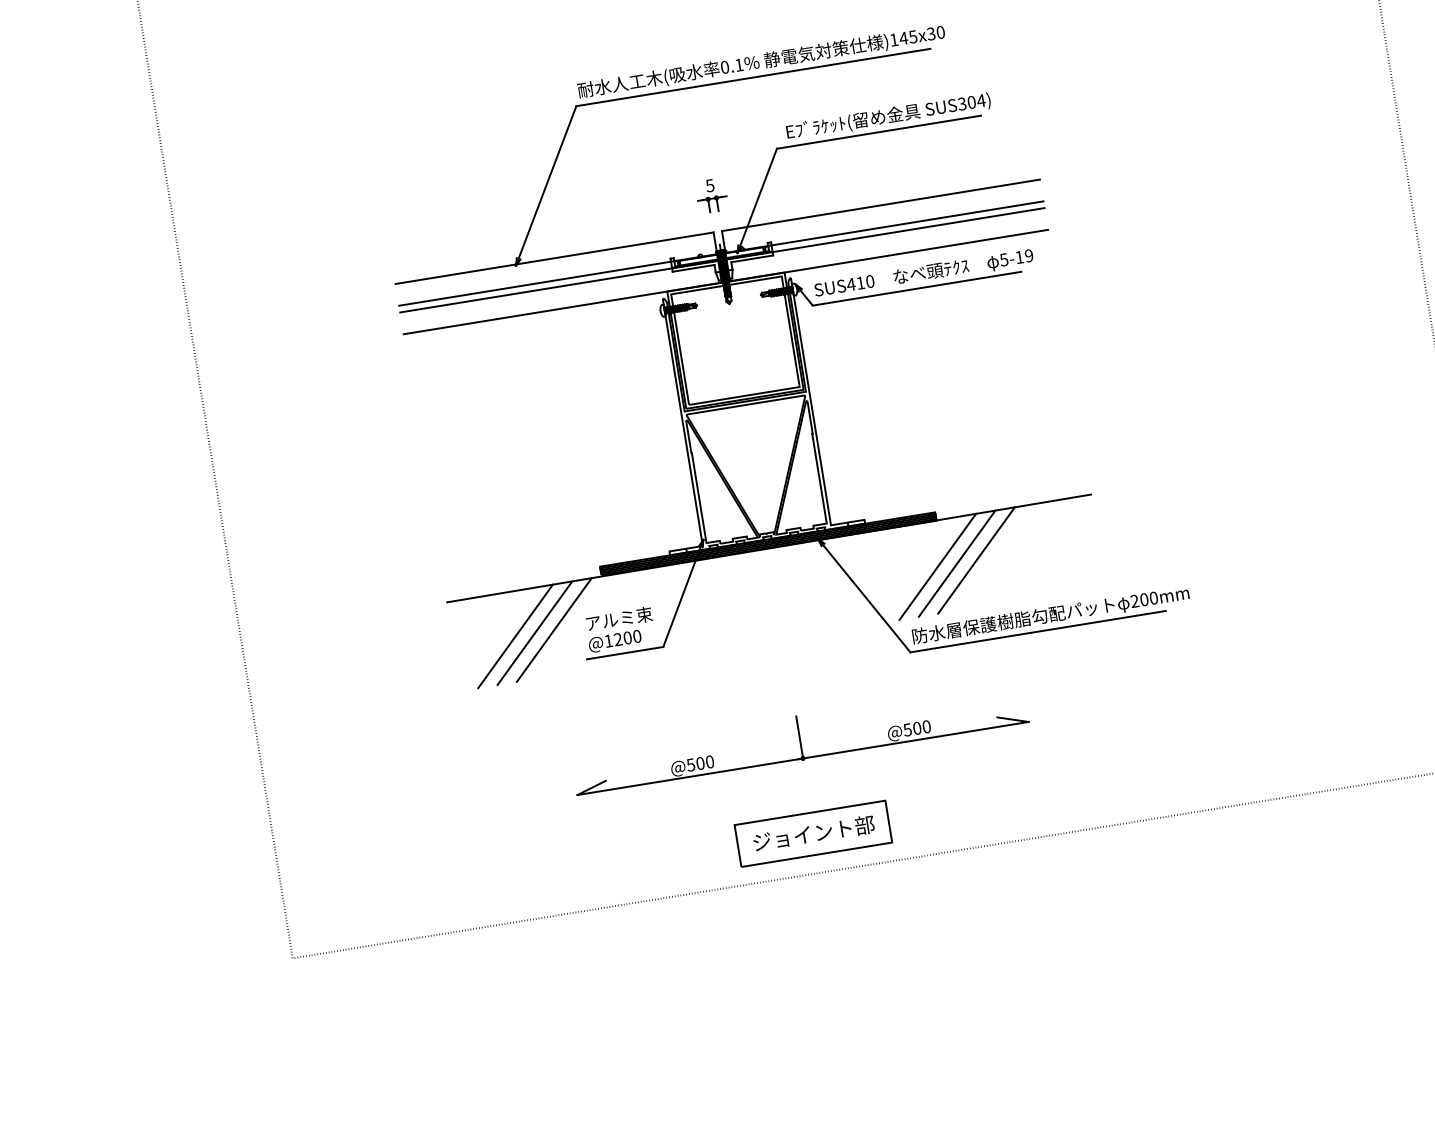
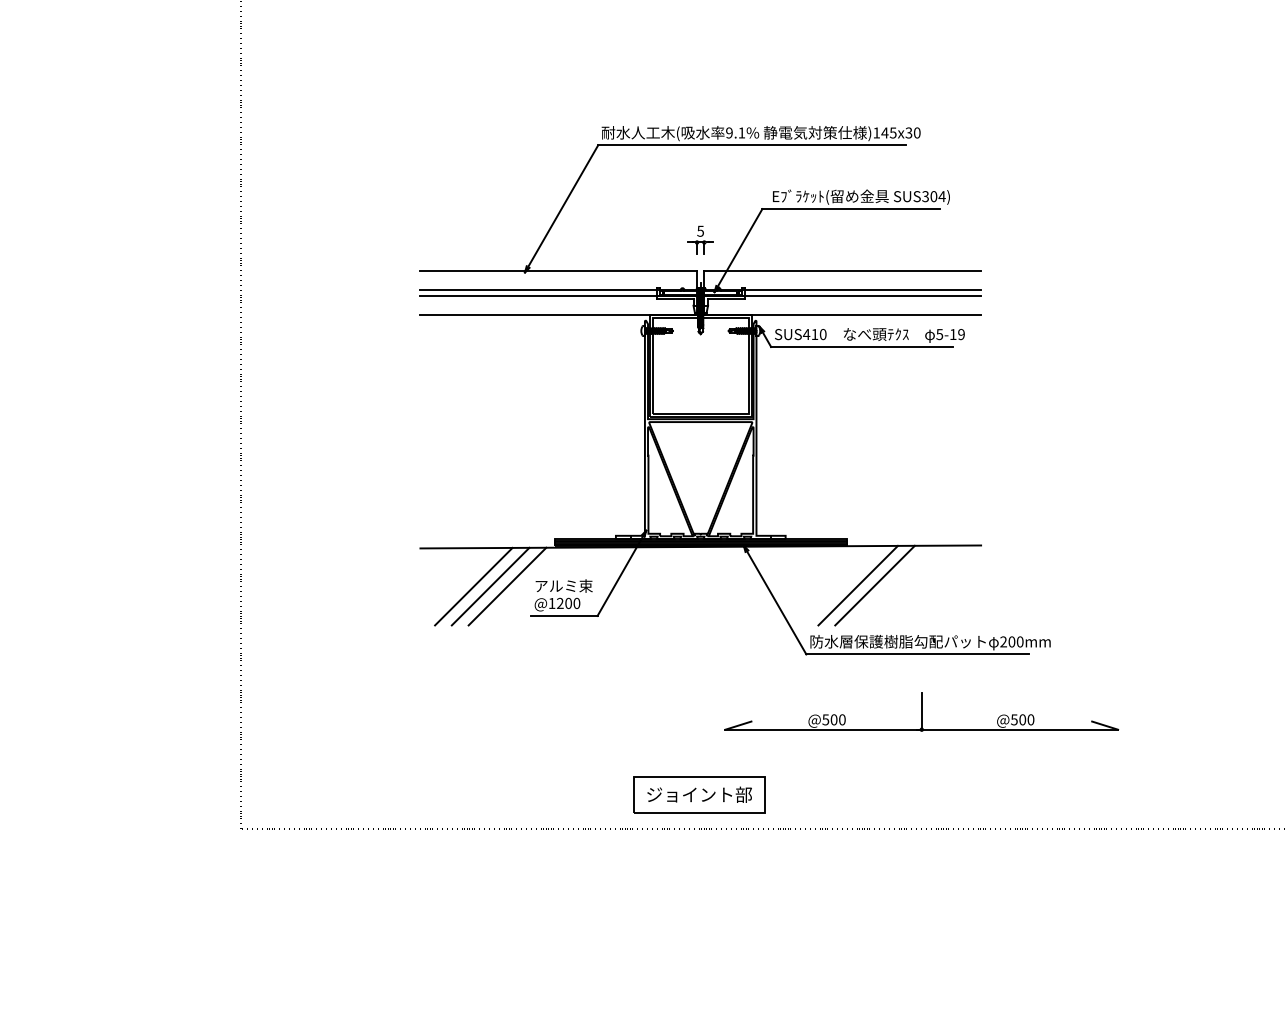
text: (724, 66) -> (729, 132), 0.1% -> 9.1%
line: (937, 566) -> (841, 585), removed
part: (799, 737) -> (921, 711), moved

